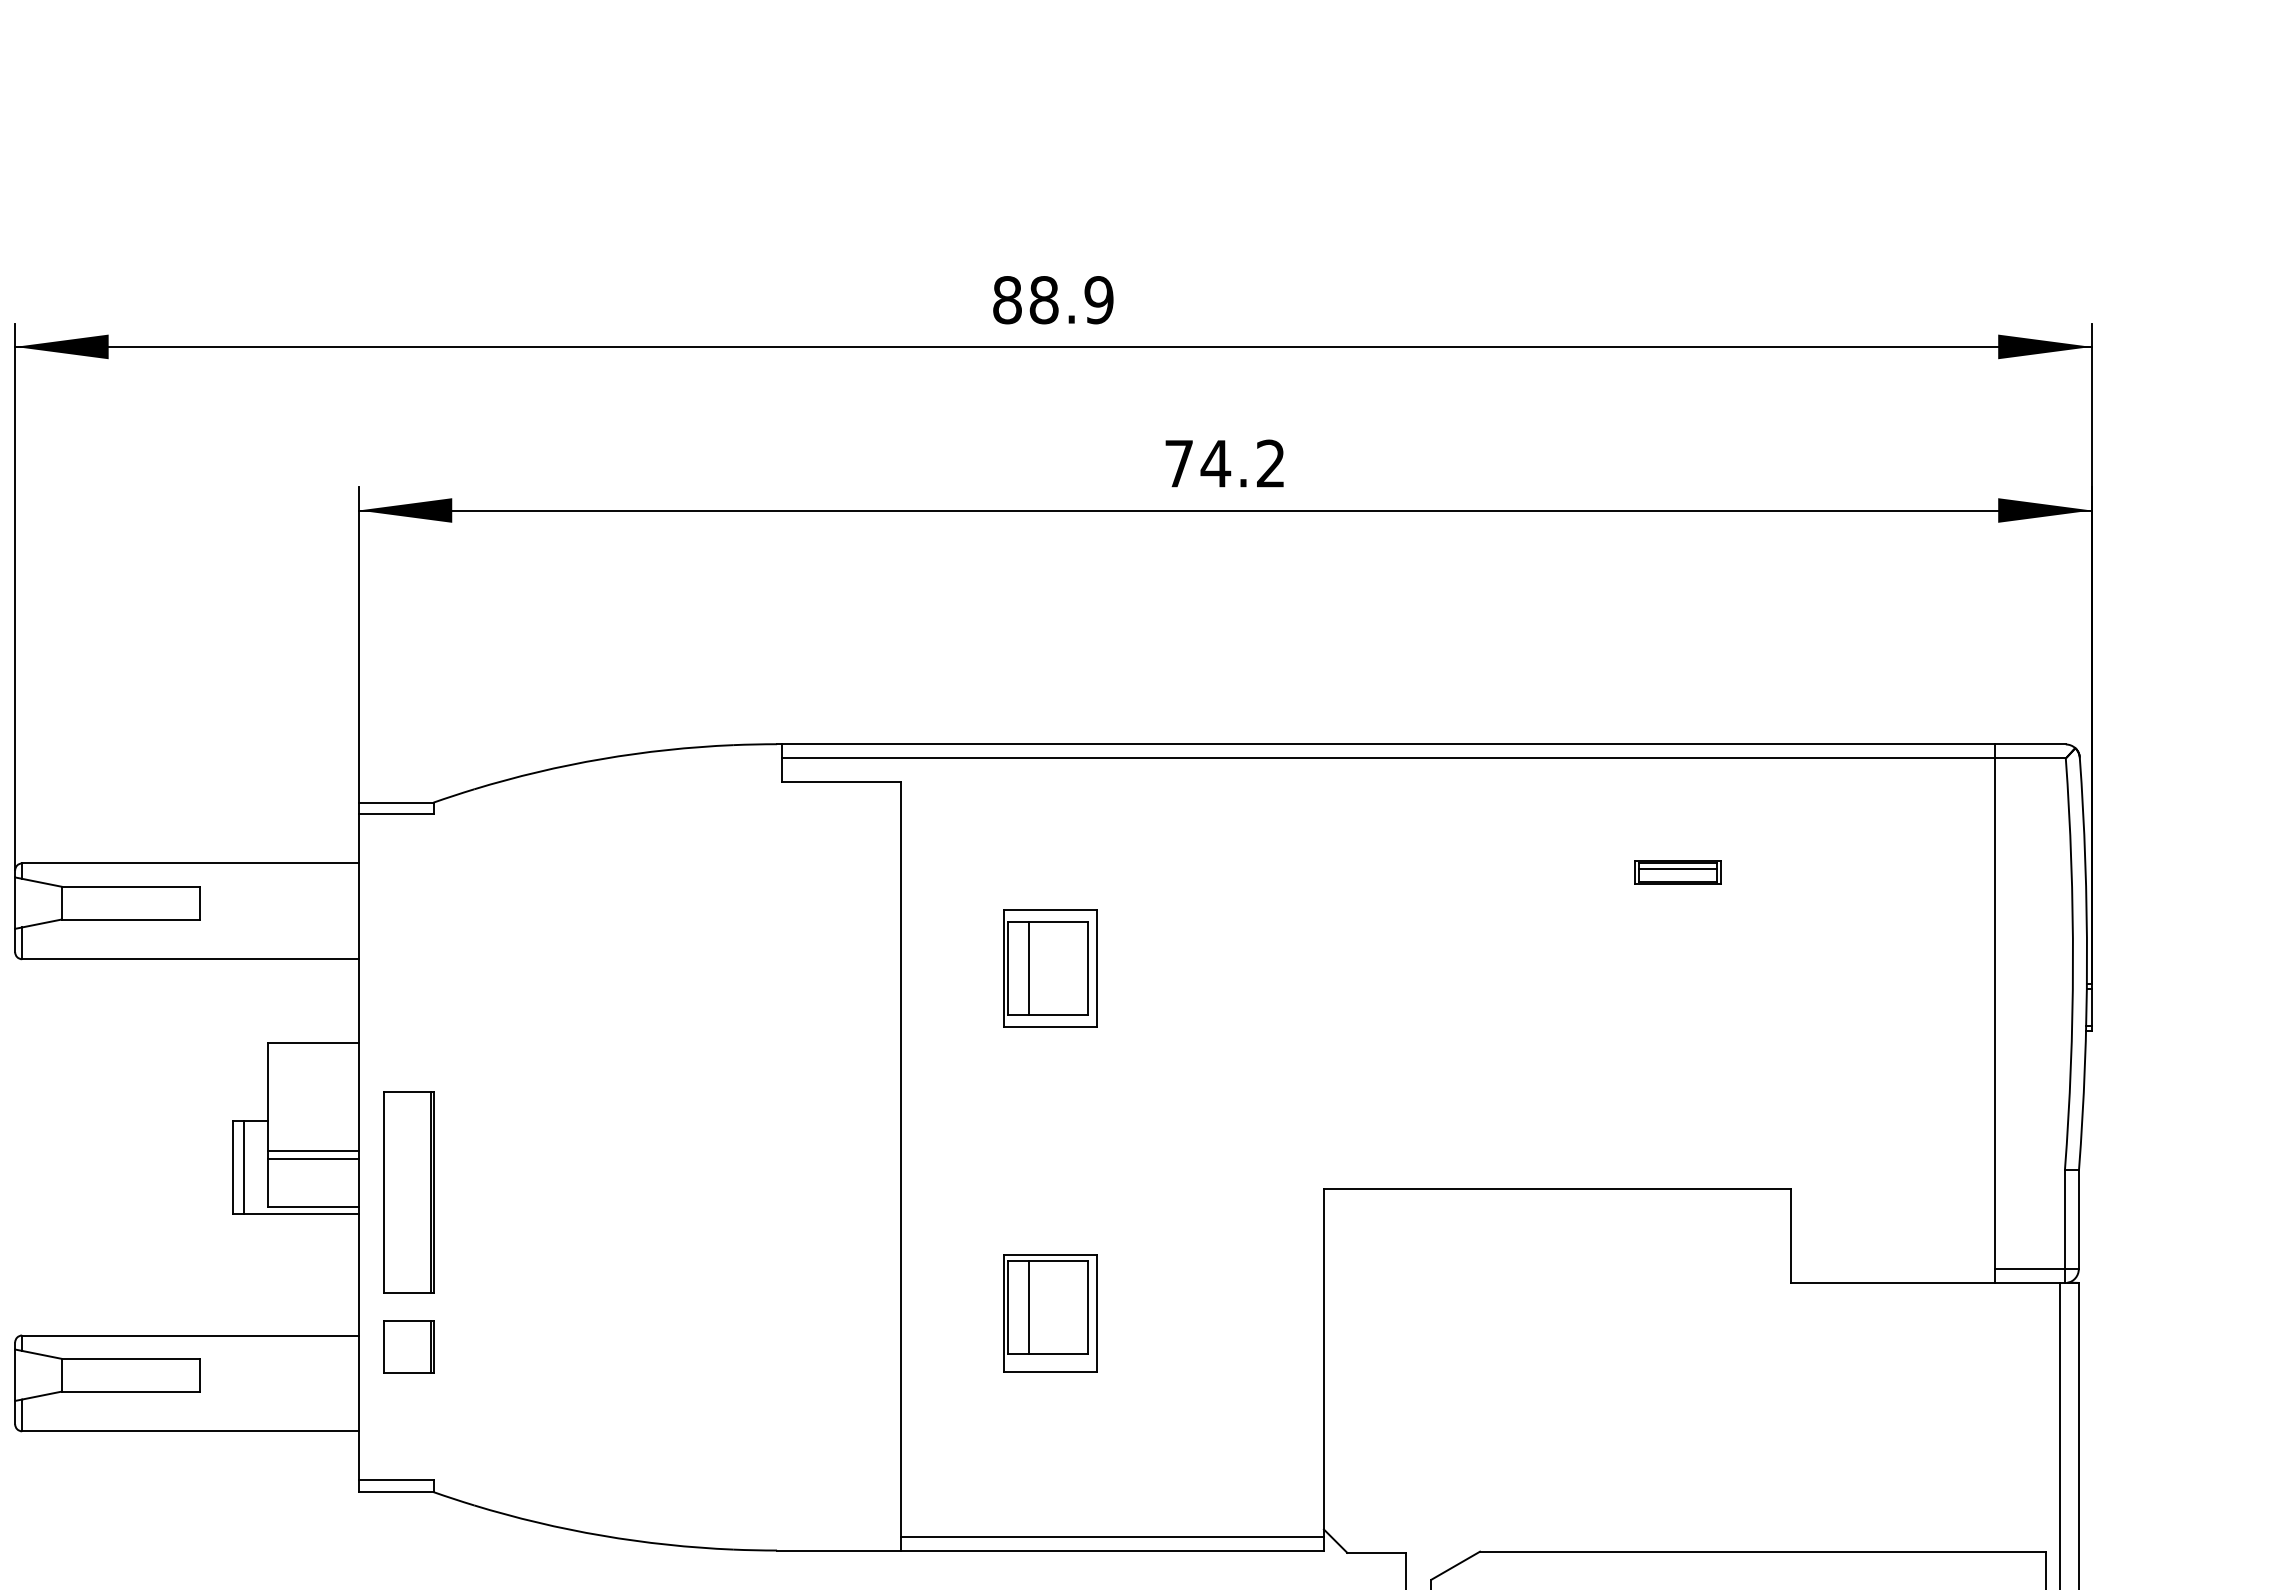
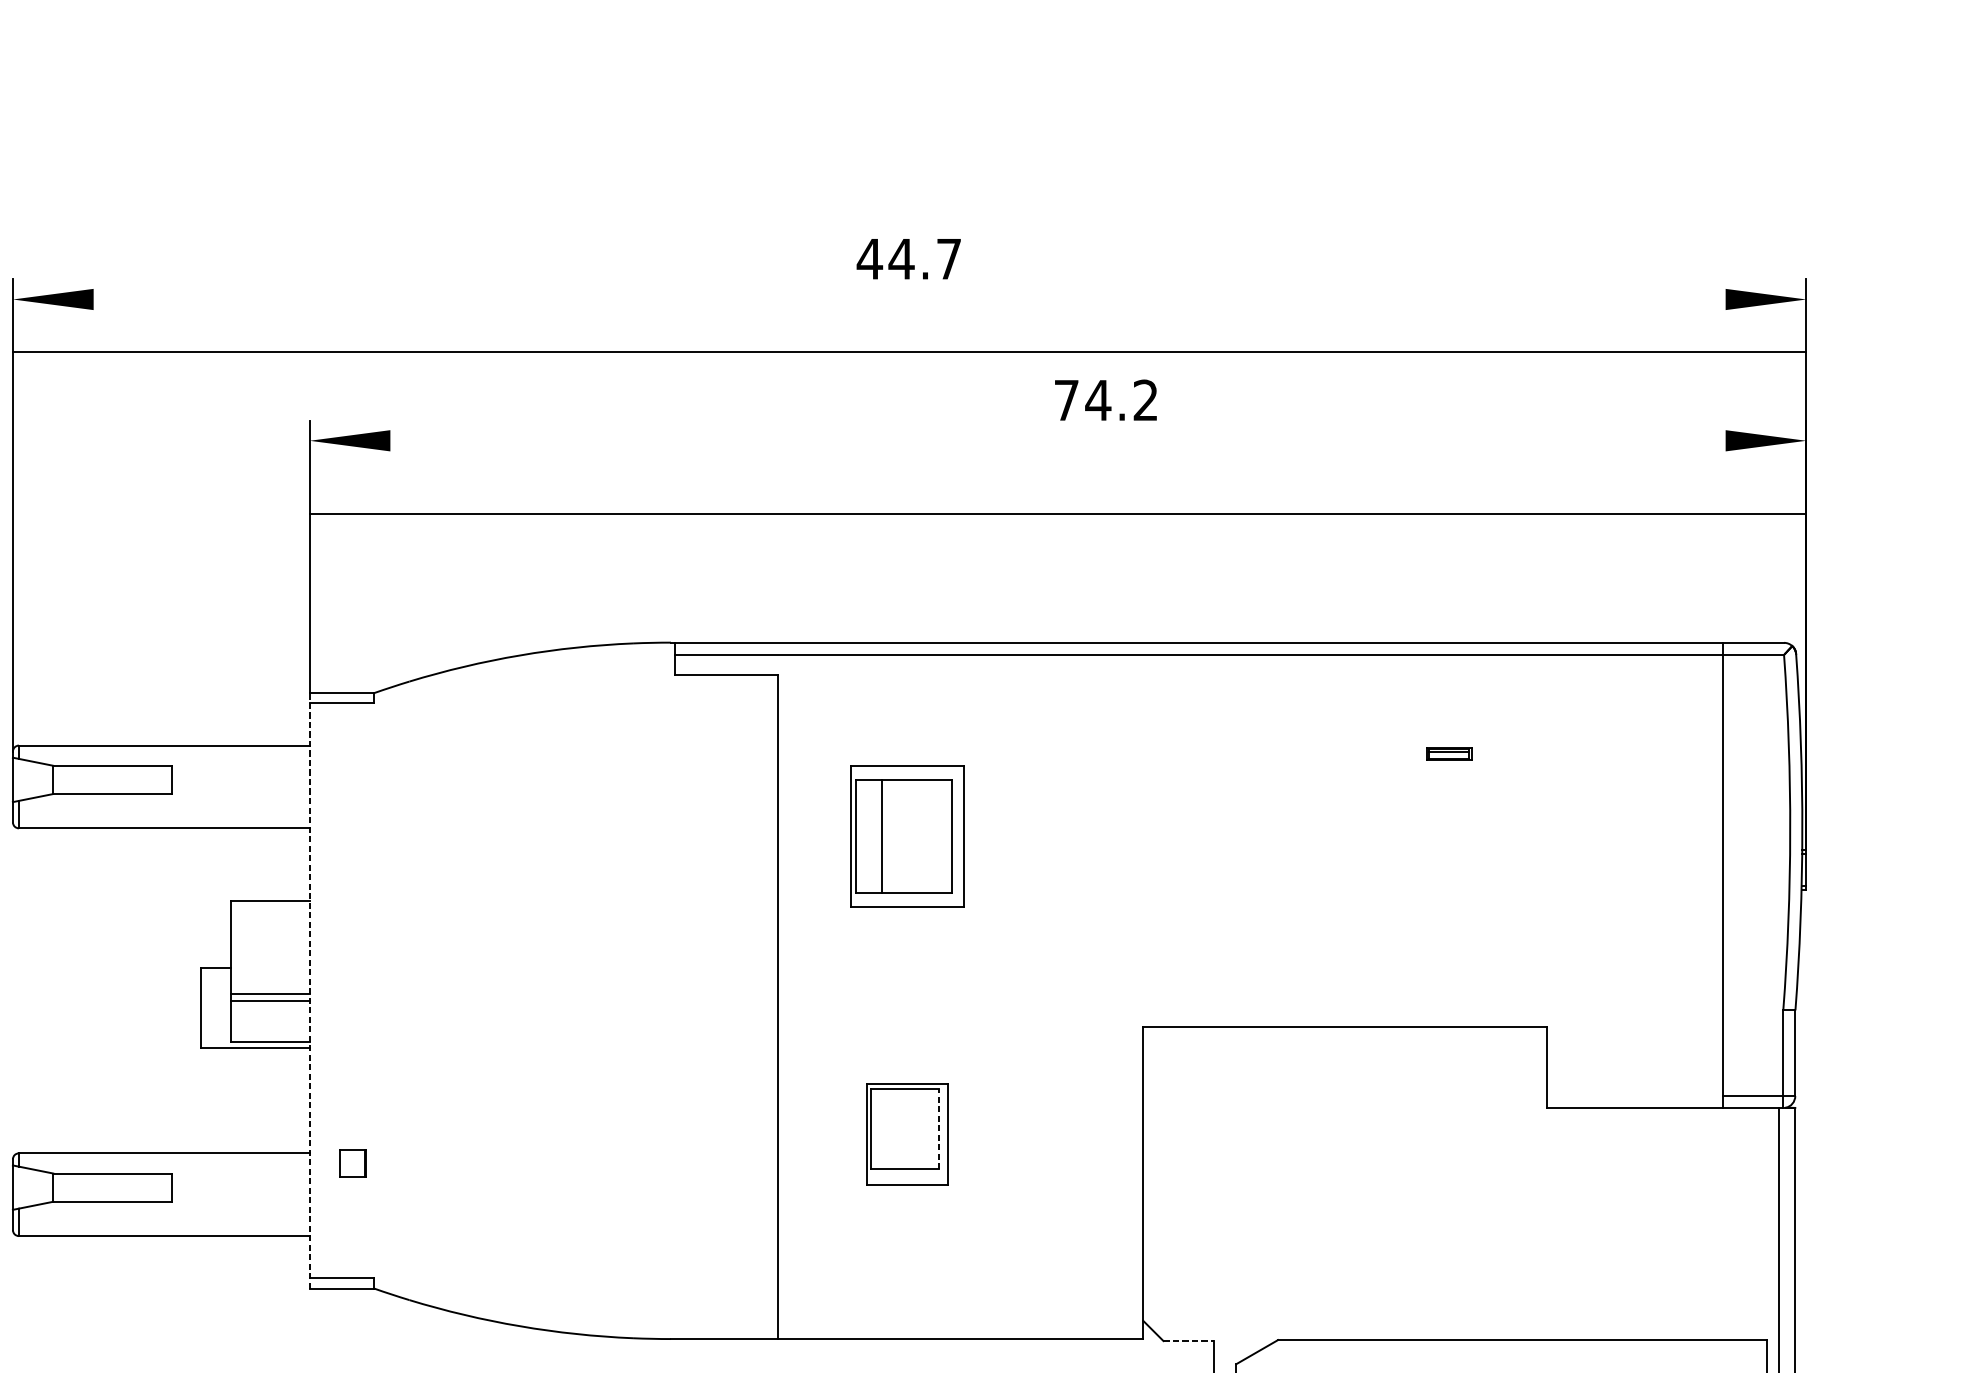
text: (1052, 300) -> (908, 259), 88.9 -> 44.7
line: (1053, 346) -> (909, 351), moved
text: (1224, 463) -> (1105, 400), moved
line: (1224, 510) -> (1057, 514), moved
part: (1677, 872) -> (1448, 753), size x0.6
part: (1050, 968) -> (907, 836), size x1.4
line: (358, 1147) -> (309, 990), solid -> dashed
line: (244, 1166) -> (210, 1007), removed
part: (408, 1192) -> (352, 1029), removed
line: (1029, 1307) -> (888, 1129), removed
line: (1087, 1307) -> (939, 1129), solid -> dashed
part: (408, 1346) -> (352, 1162), size x0.6
line: (1111, 1536) -> (959, 1326), removed
line: (1377, 1552) -> (1189, 1340), solid -> dashed

